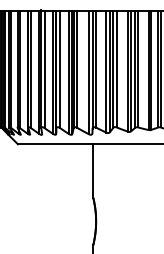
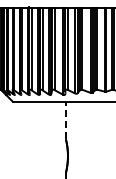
line: (92, 170) -> (65, 120), solid -> dashed

